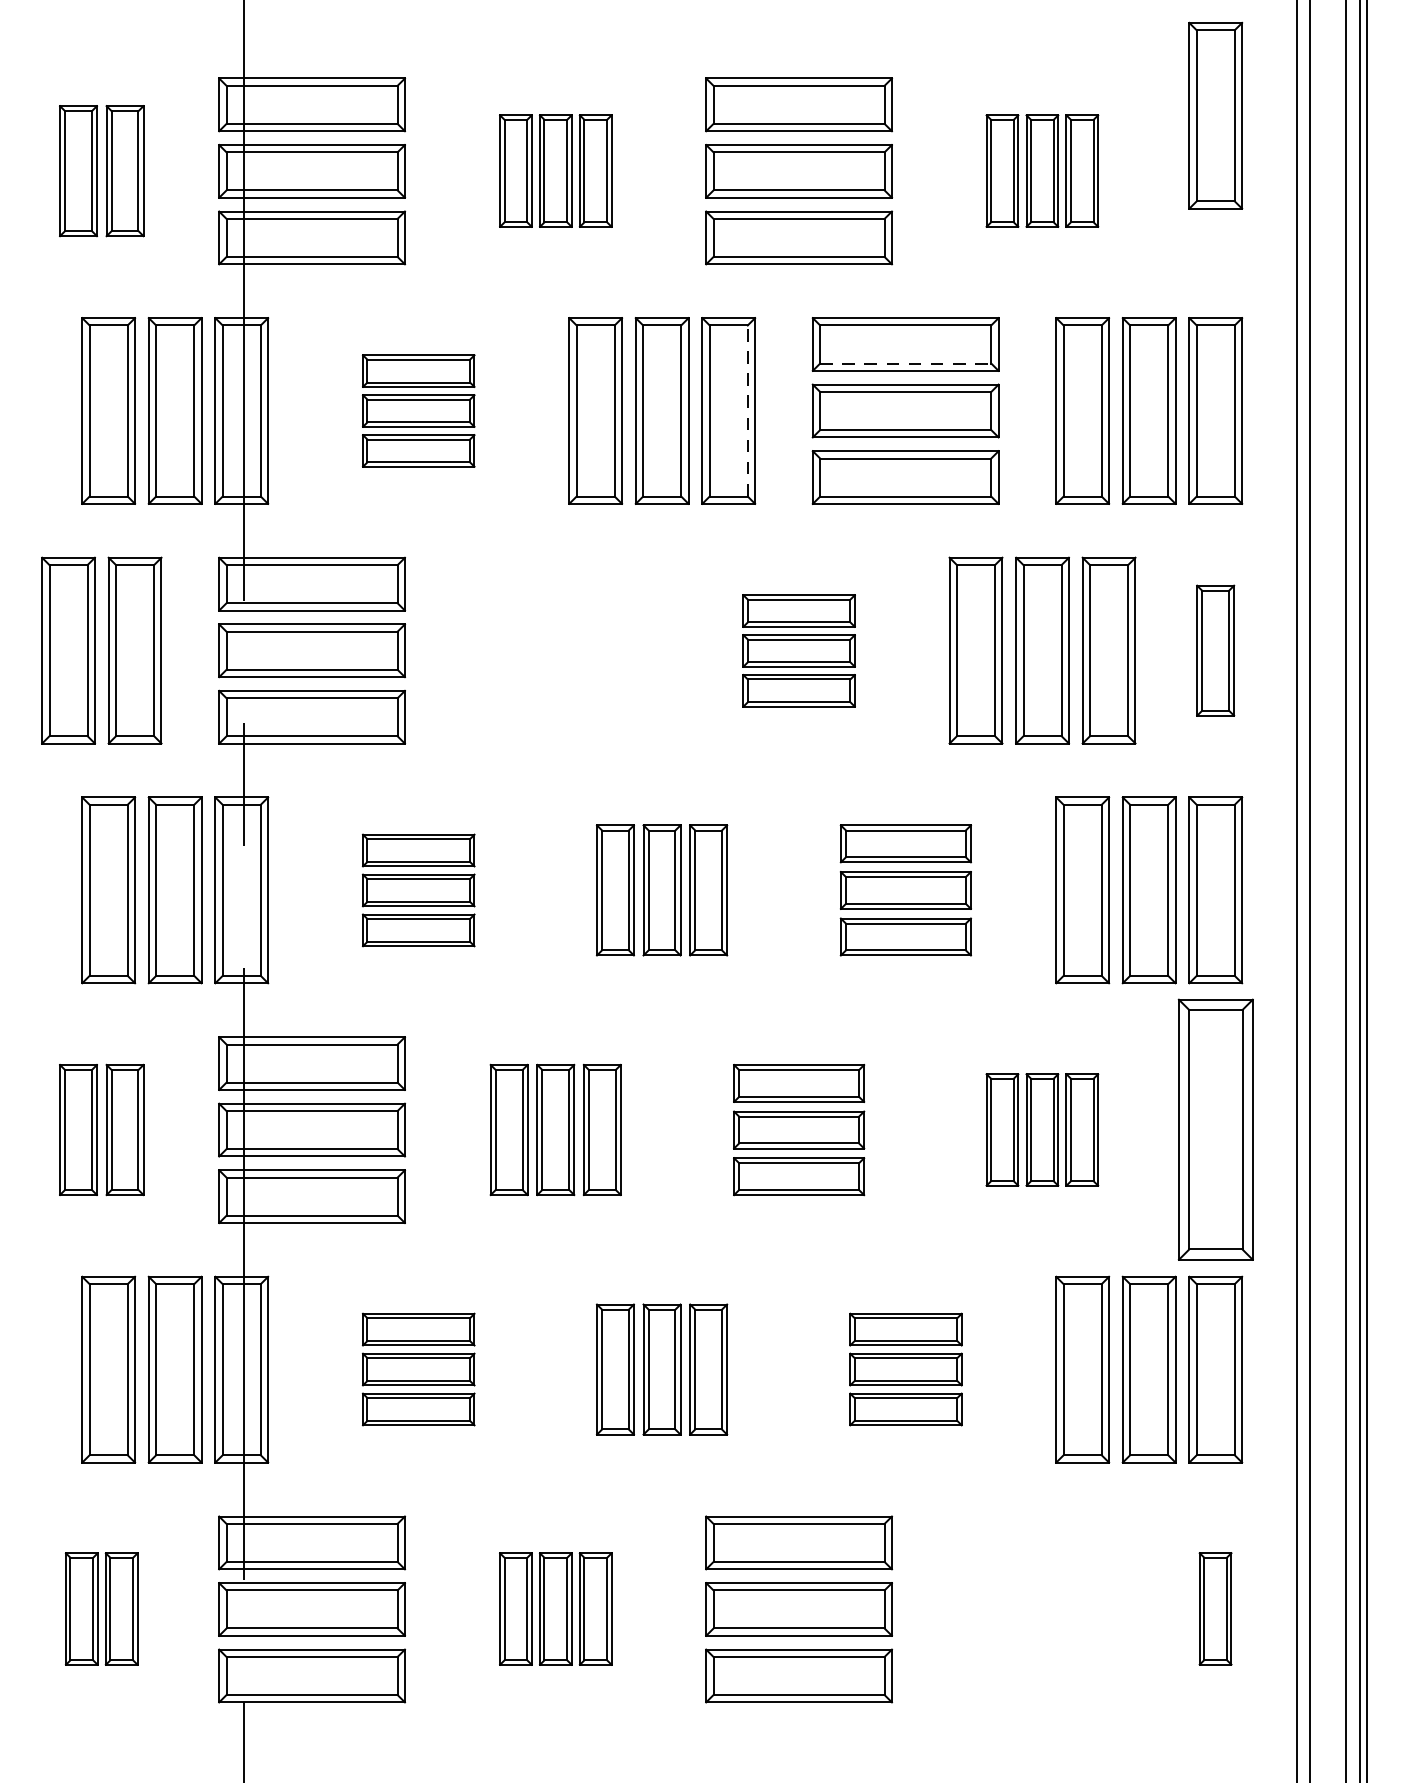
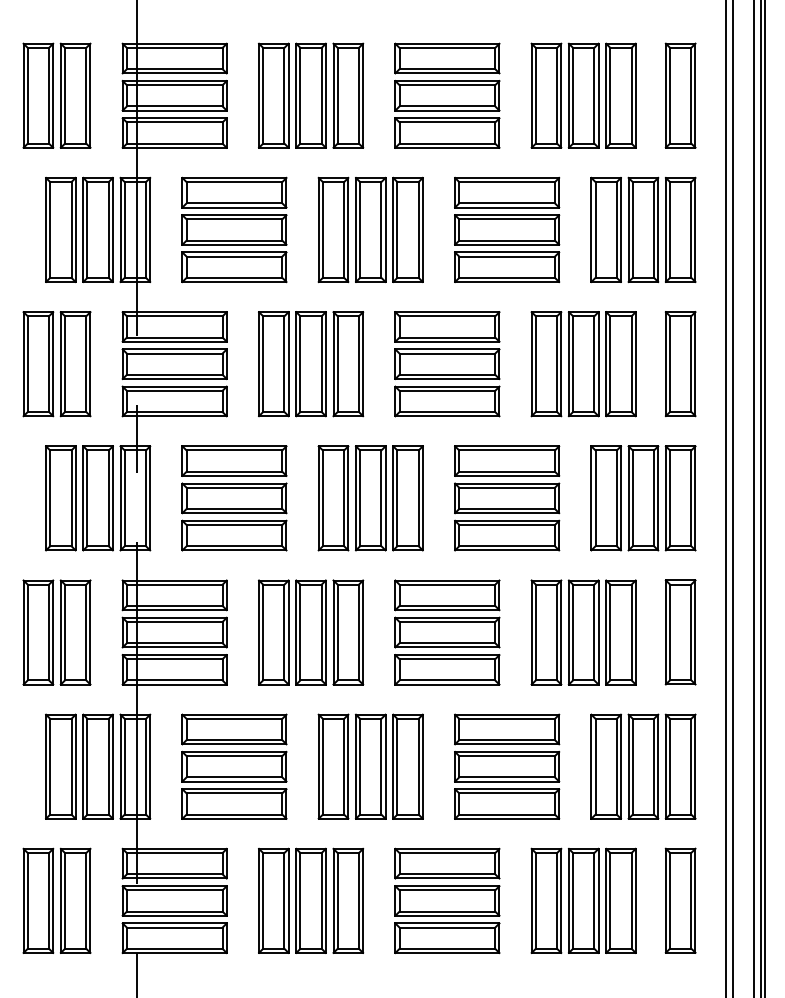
part: (1215, 115) -> (680, 95), moved
part: (100, 170) -> (56, 95), size x1.43
part: (556, 170) -> (311, 95), size x1.67
part: (1042, 170) -> (583, 95), size x1.67
line: (906, 363) -> (507, 203), dashed -> solid
part: (418, 410) -> (234, 229), size x1.67
line: (747, 410) -> (418, 229), dashed -> solid
part: (556, 651) -> (311, 364), added
part: (799, 651) -> (447, 364), size x1.67
part: (1215, 651) -> (680, 364), size x1.43
part: (418, 890) -> (234, 498), size x1.67
part: (661, 890) -> (370, 498), size x1.43
part: (906, 890) -> (507, 498), size x1.43
part: (100, 1129) -> (56, 632), size x1.43
part: (556, 1129) -> (311, 632), size x1.43
part: (799, 1129) -> (447, 632), size x1.43
part: (1042, 1129) -> (583, 632), size x1.67
part: (1215, 1129) -> (680, 632), size x0.71
part: (418, 1369) -> (234, 766), size x1.67
part: (661, 1369) -> (370, 766), size x1.43
part: (906, 1369) -> (507, 766), size x1.67
part: (100, 1608) -> (56, 900), size x1.67
part: (556, 1608) -> (311, 900), size x1.67
part: (1042, 1608) -> (583, 900), added
part: (1215, 1608) -> (680, 900), size x1.67

